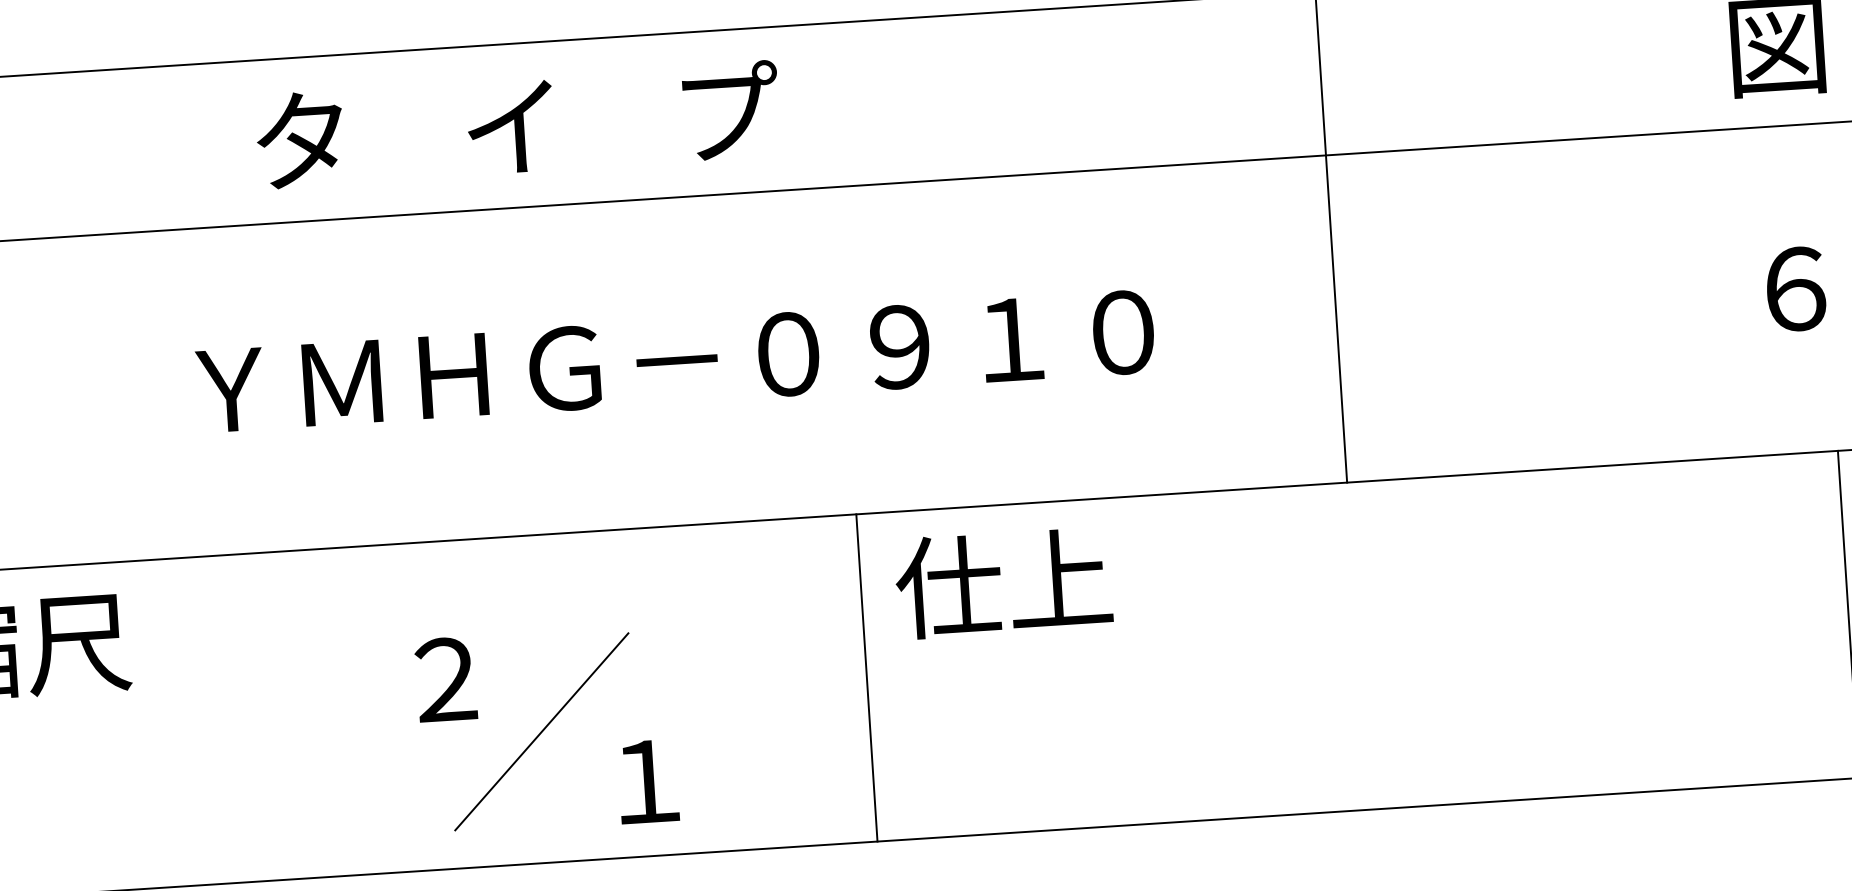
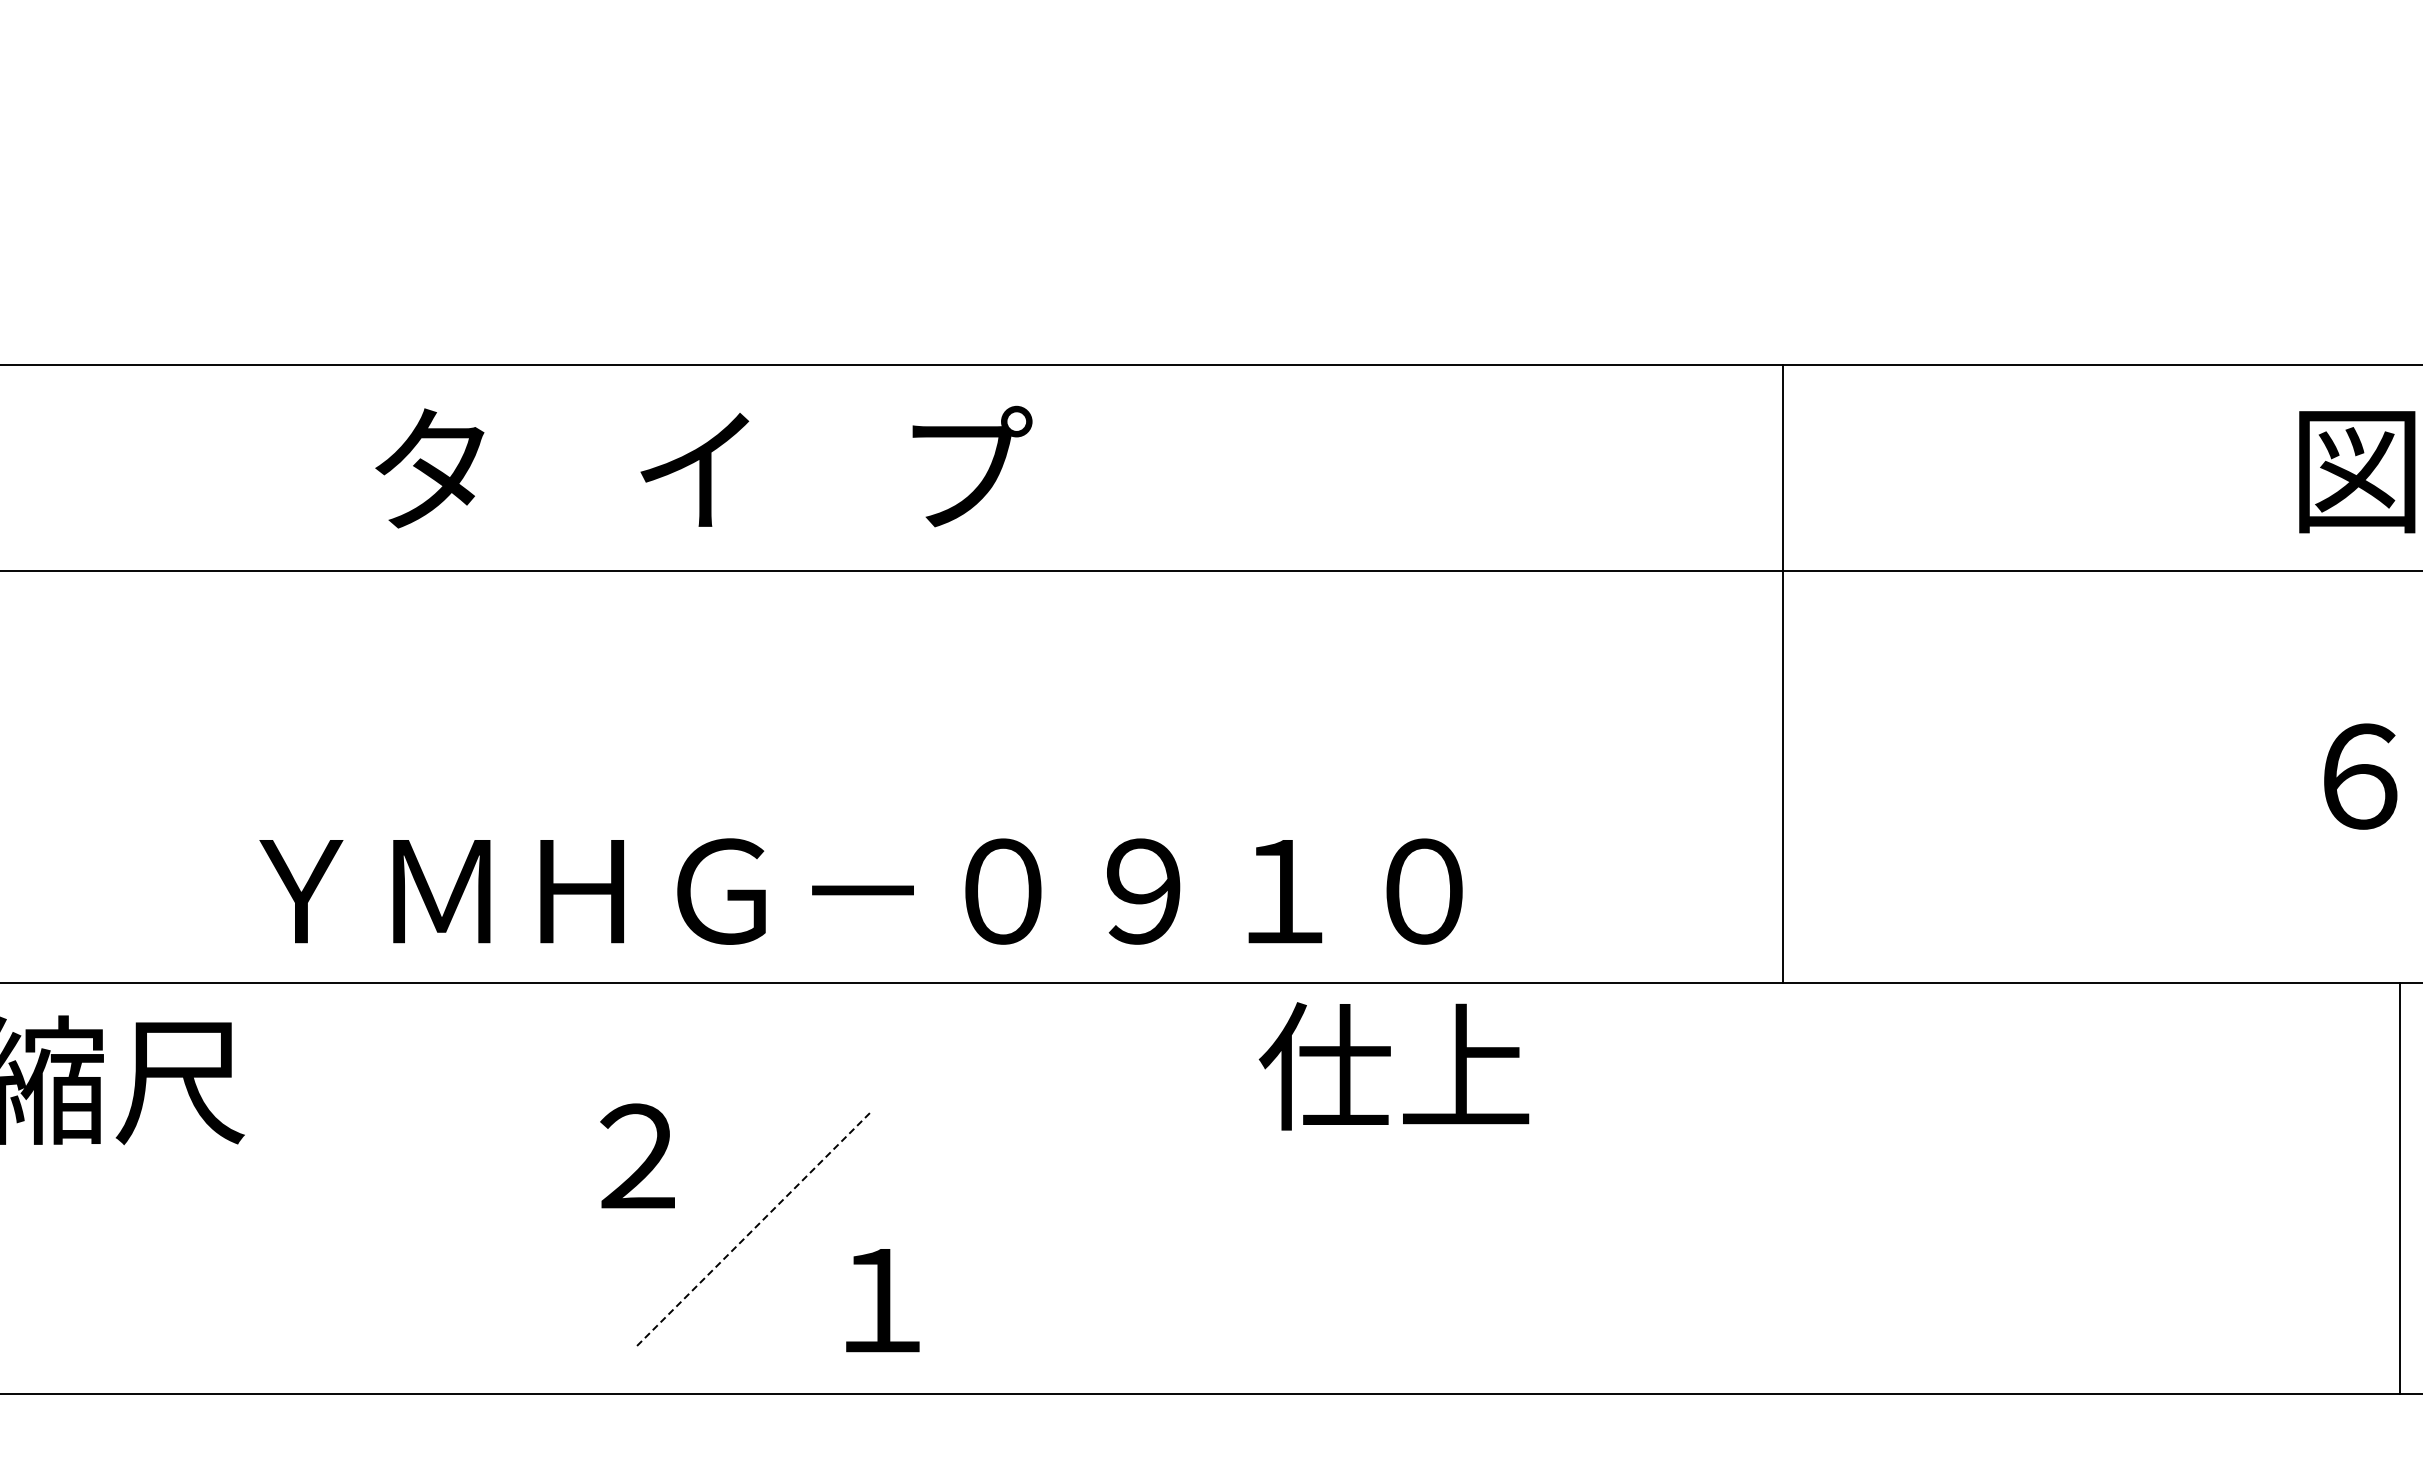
text: (517, 124) -> (703, 466), moved
text: (675, 361) -> (860, 891), moved
text: (1003, 583) -> (1393, 1066), moved
line: (867, 678) -> (1165, 1188), removed
line: (541, 731) -> (753, 1229), solid -> dashed

